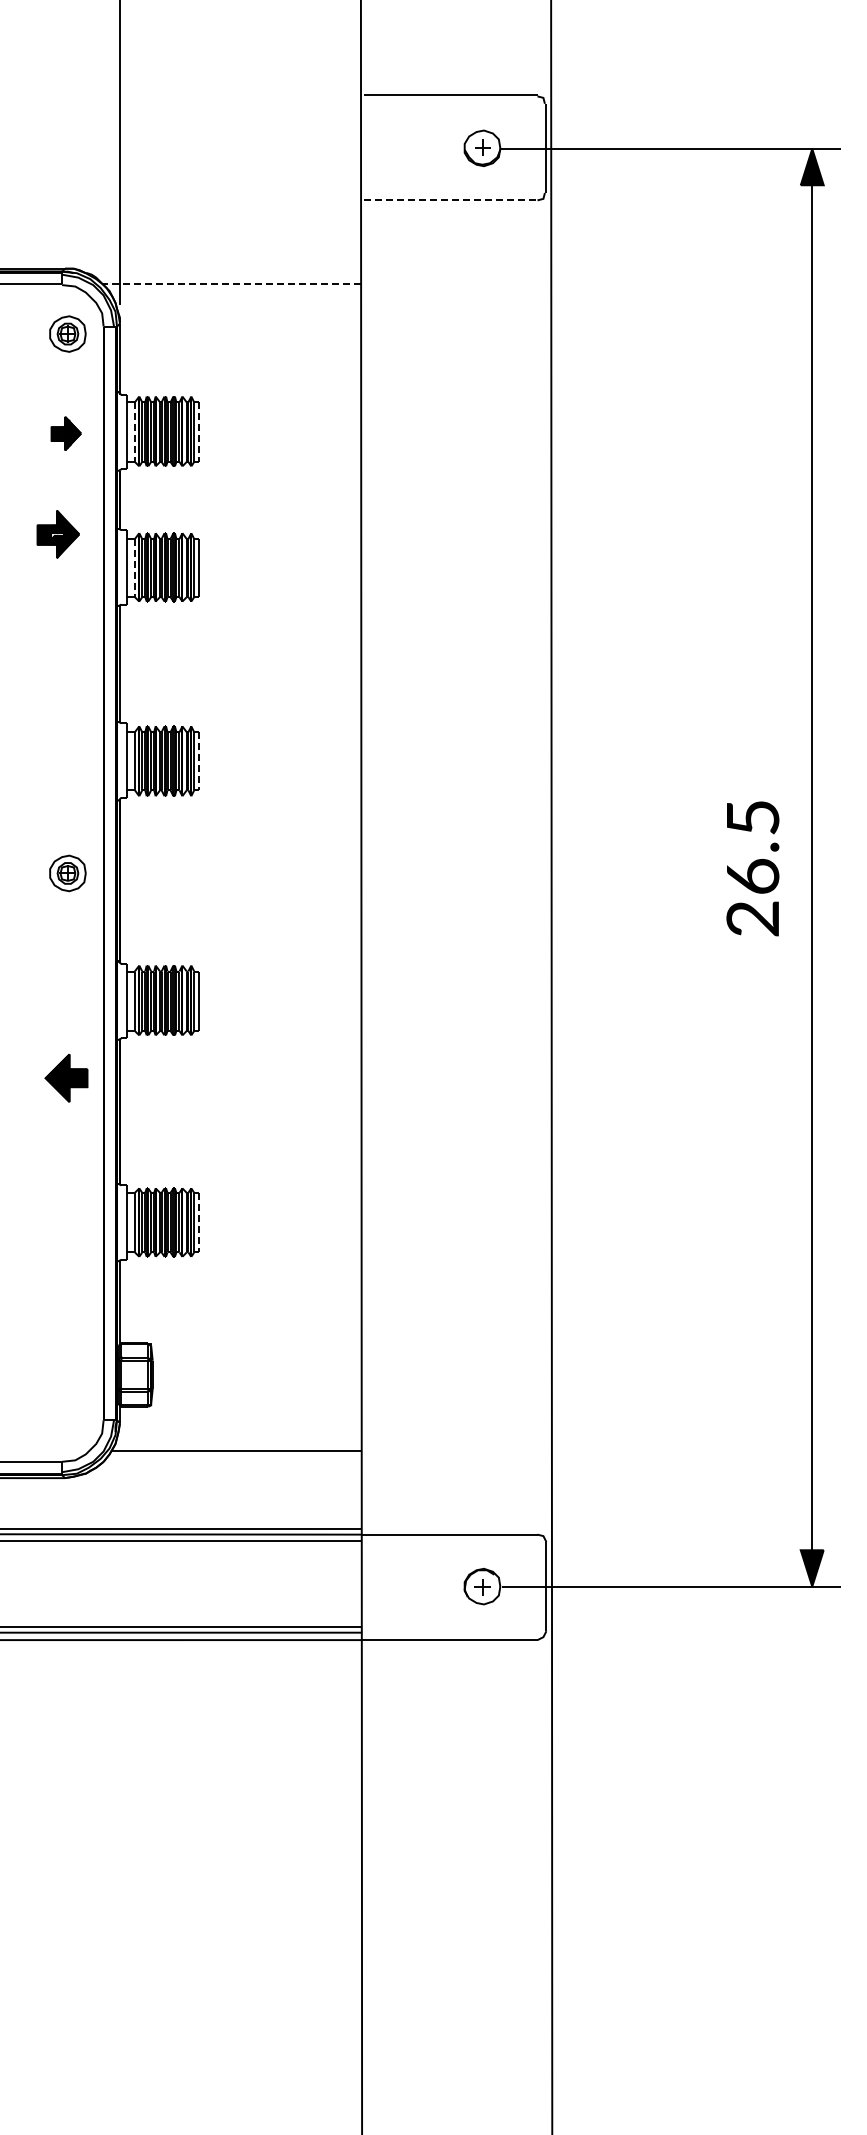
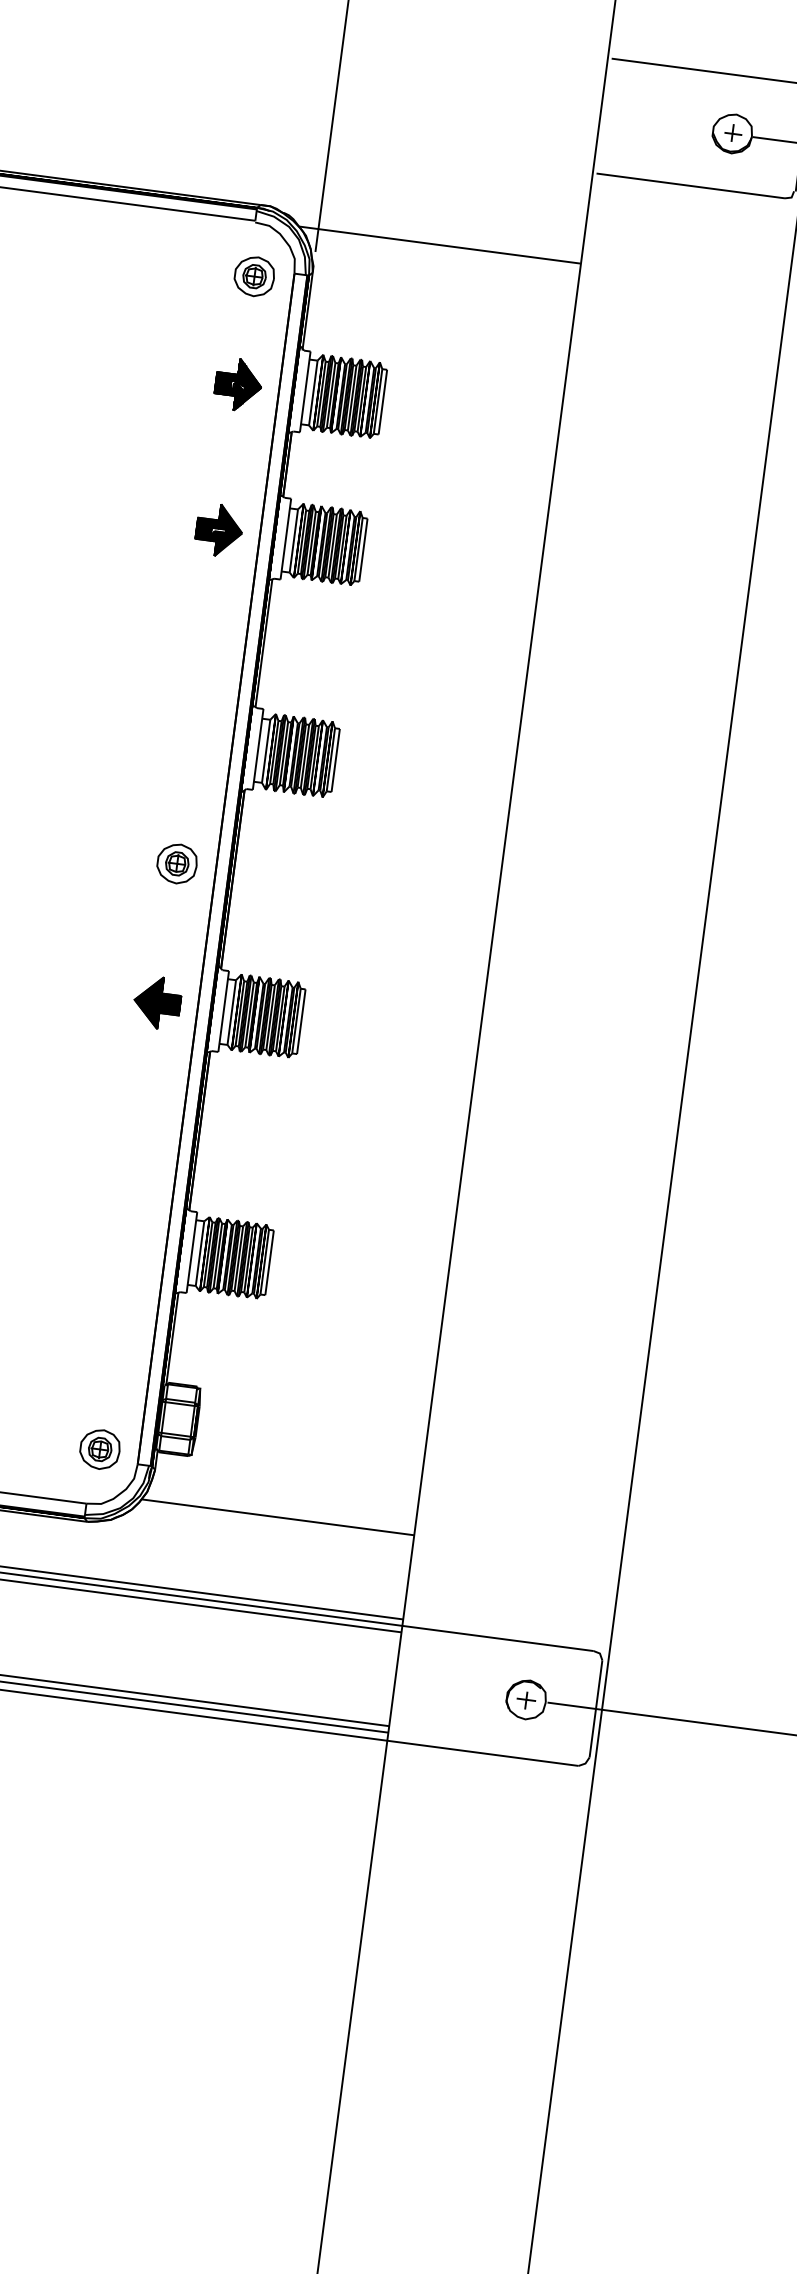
line: (450, 200) -> (690, 185), dashed -> solid
line: (230, 283) -> (438, 244), dashed -> solid
line: (134, 432) -> (312, 393), dashed -> solid
line: (198, 432) -> (382, 402), dashed -> solid
part: (65, 433) -> (237, 384), size x1.43
part: (57, 534) -> (218, 530), moved
line: (134, 568) -> (293, 541), dashed -> solid
line: (198, 761) -> (335, 760), dashed -> solid
part: (66, 1077) -> (157, 1001), moved
line: (198, 1222) -> (269, 1262), dashed -> solid
part: (67, 1410) -> (99, 1448), added

